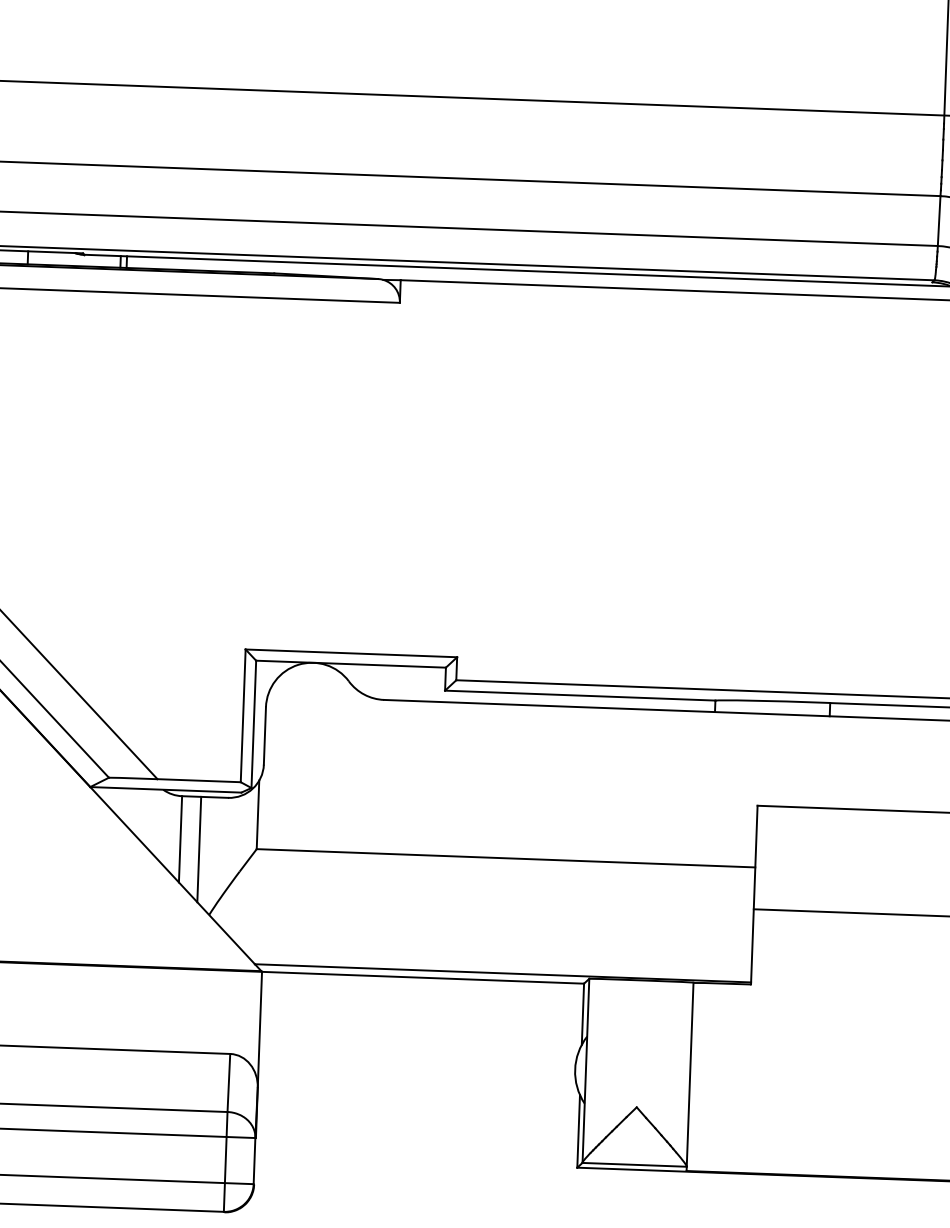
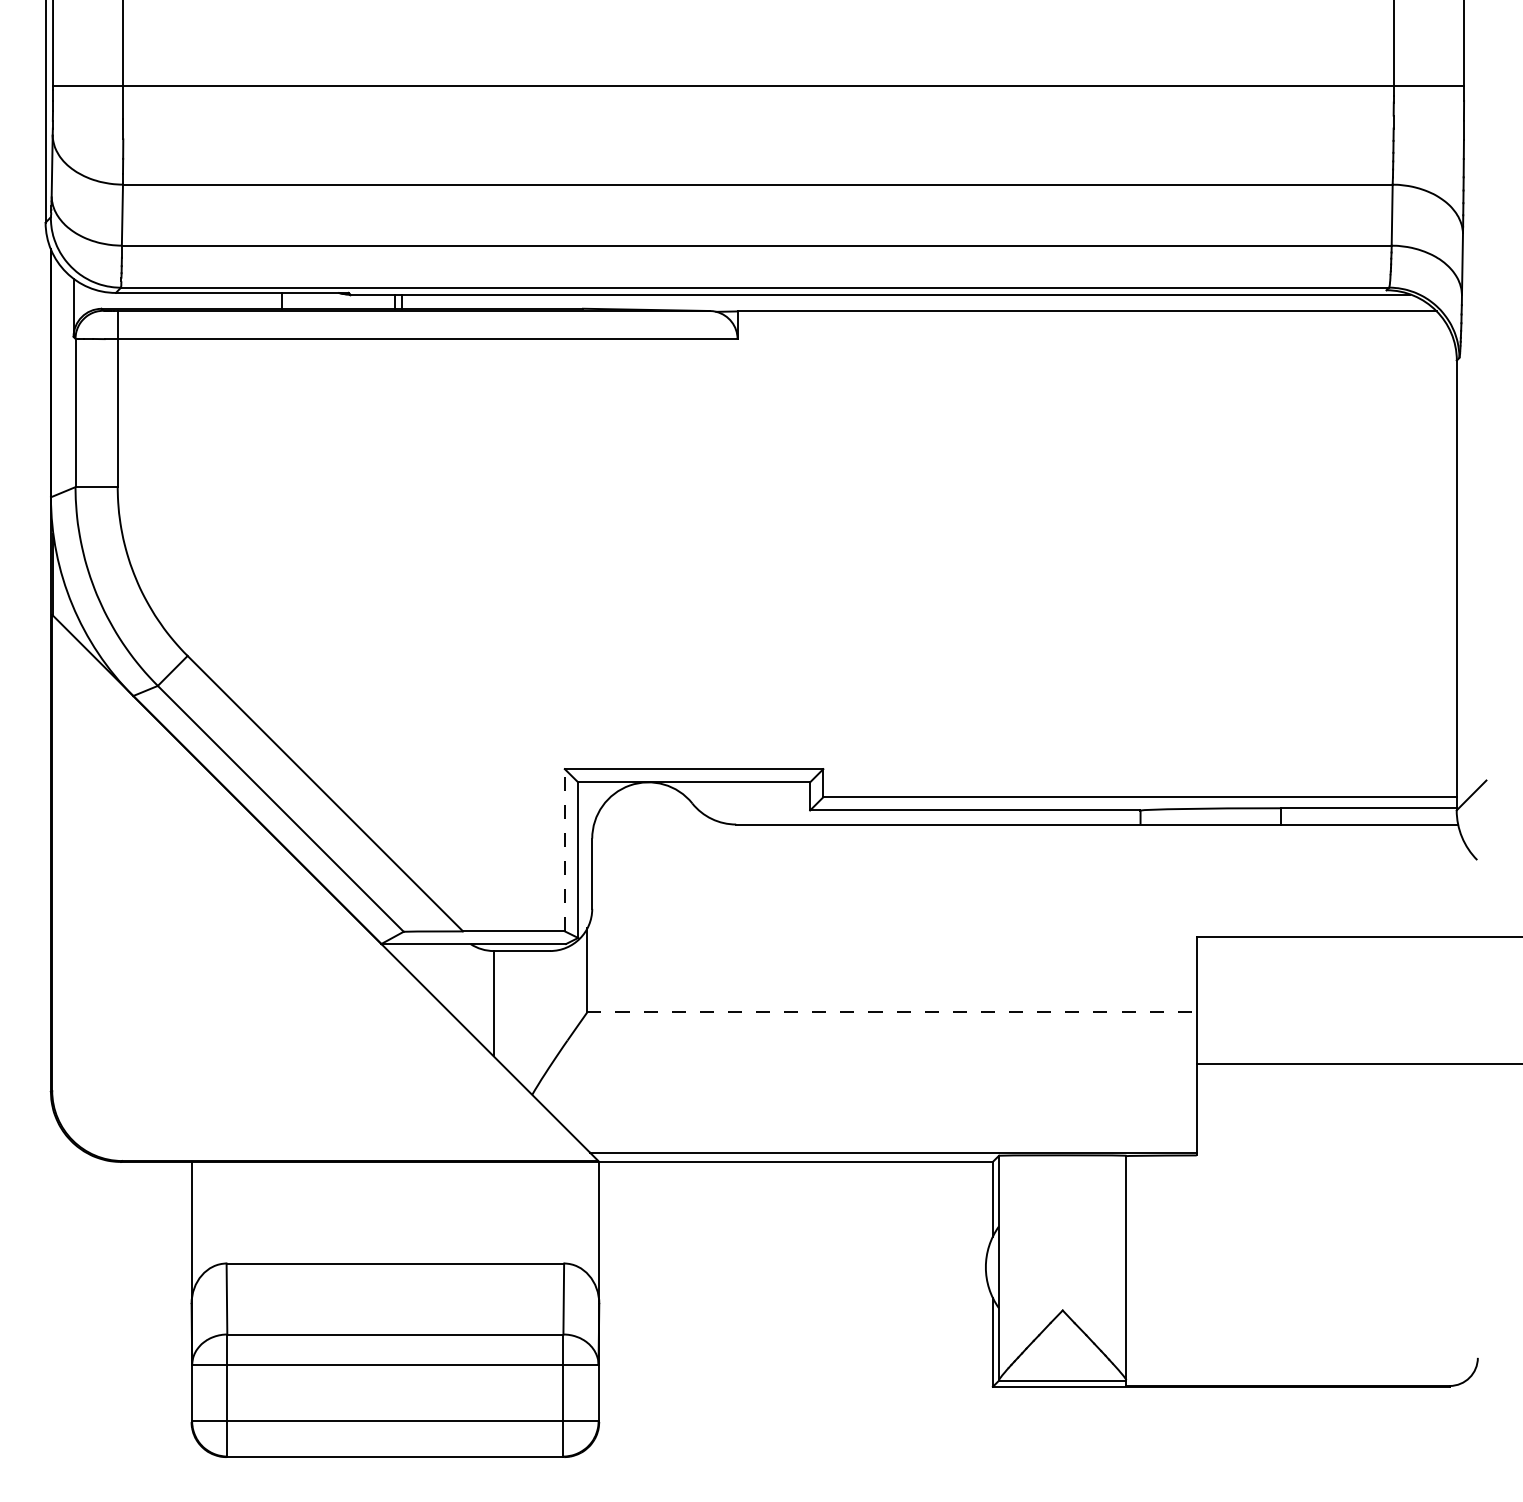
line: (242, 715) -> (564, 849), solid -> dashed
line: (199, 849) -> (517, 1015), removed
line: (506, 858) -> (892, 1012), solid -> dashed

